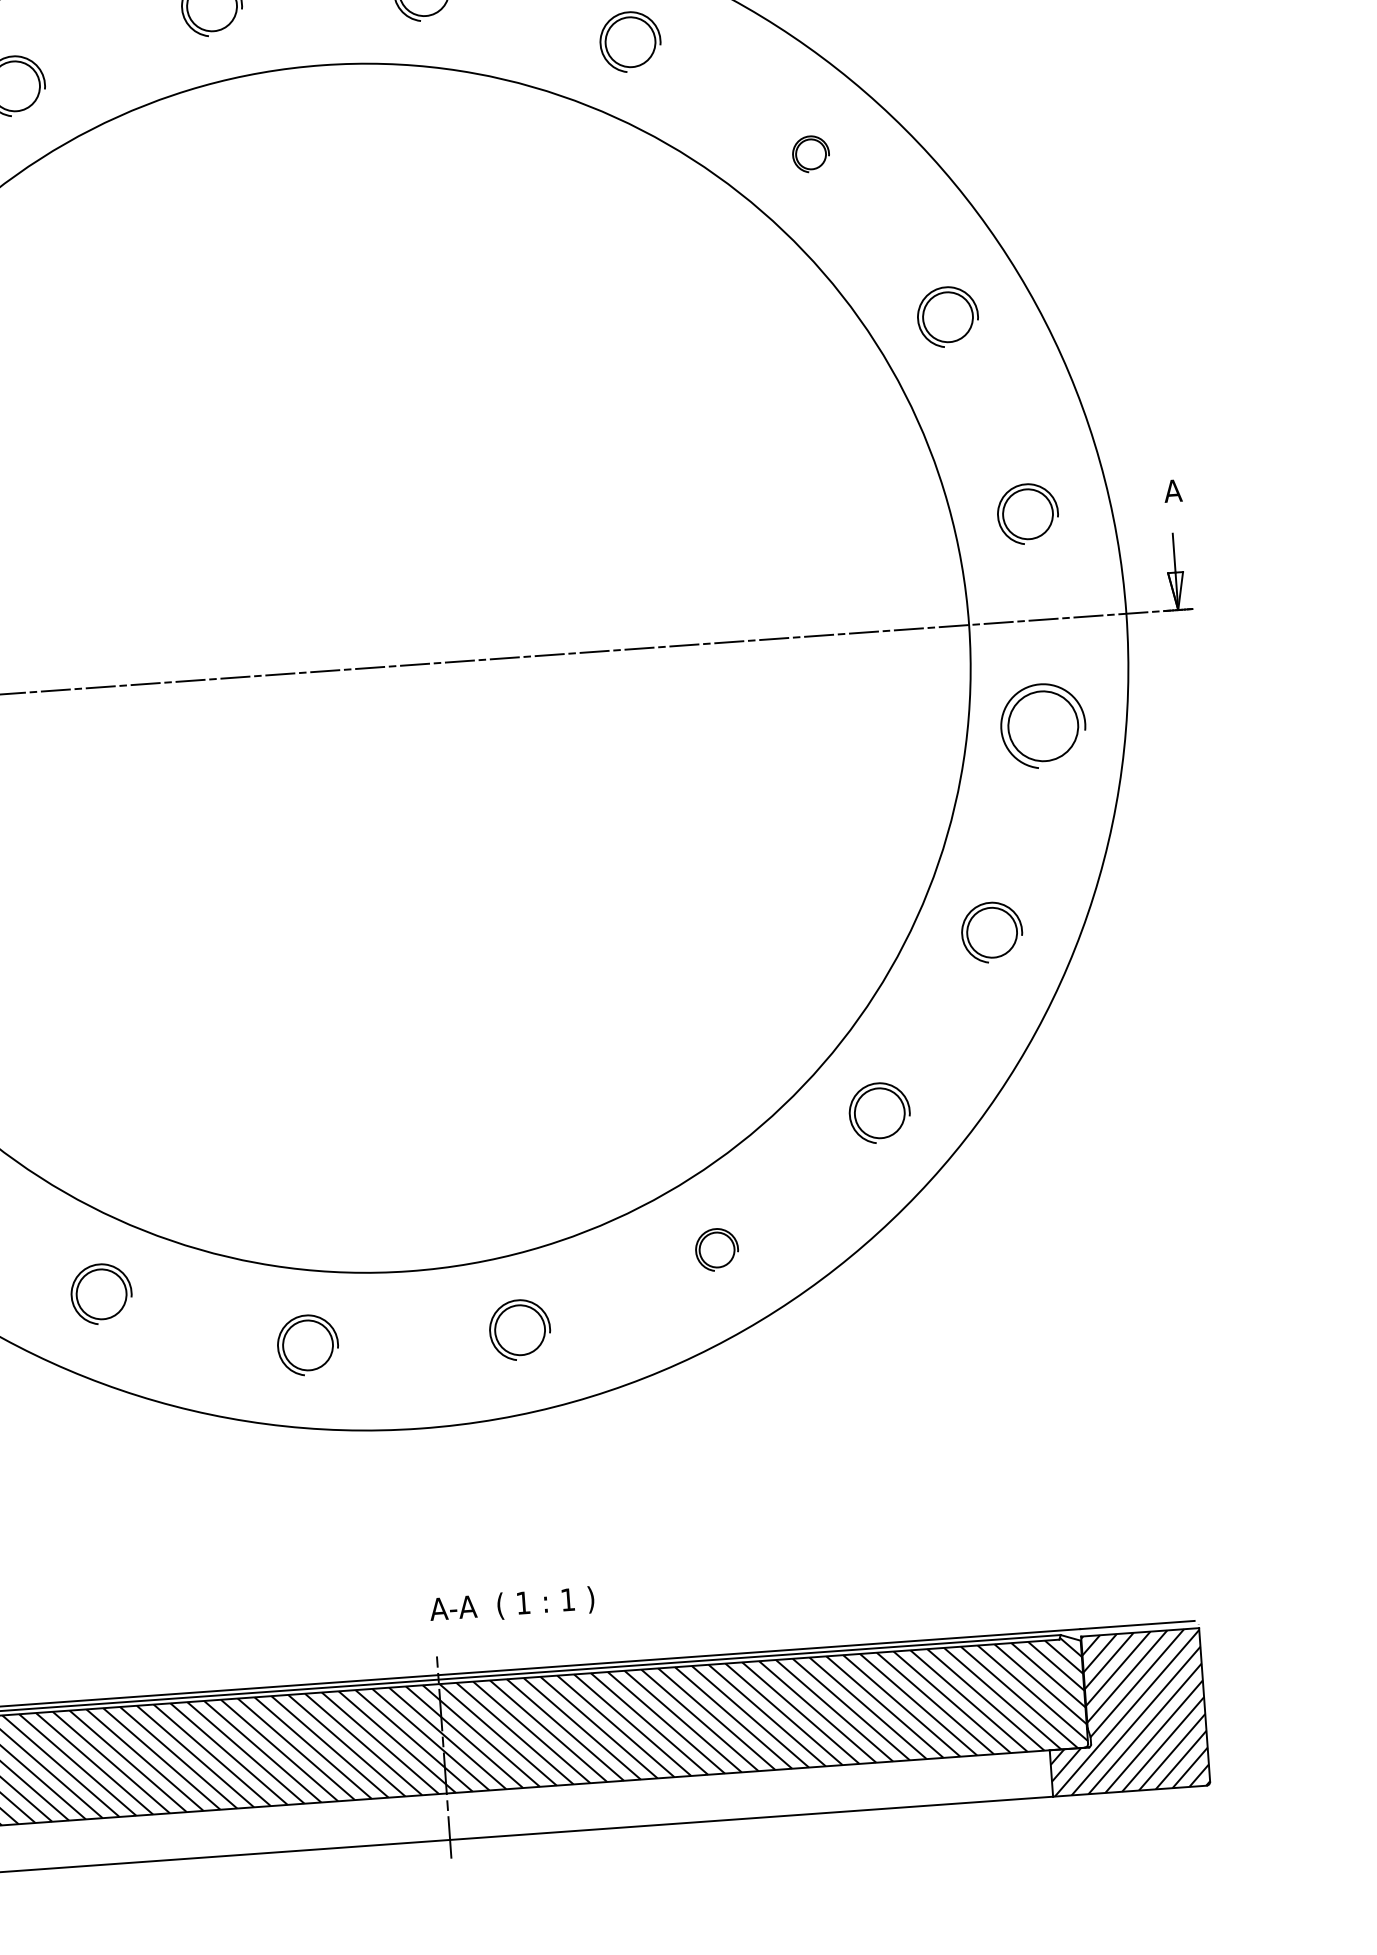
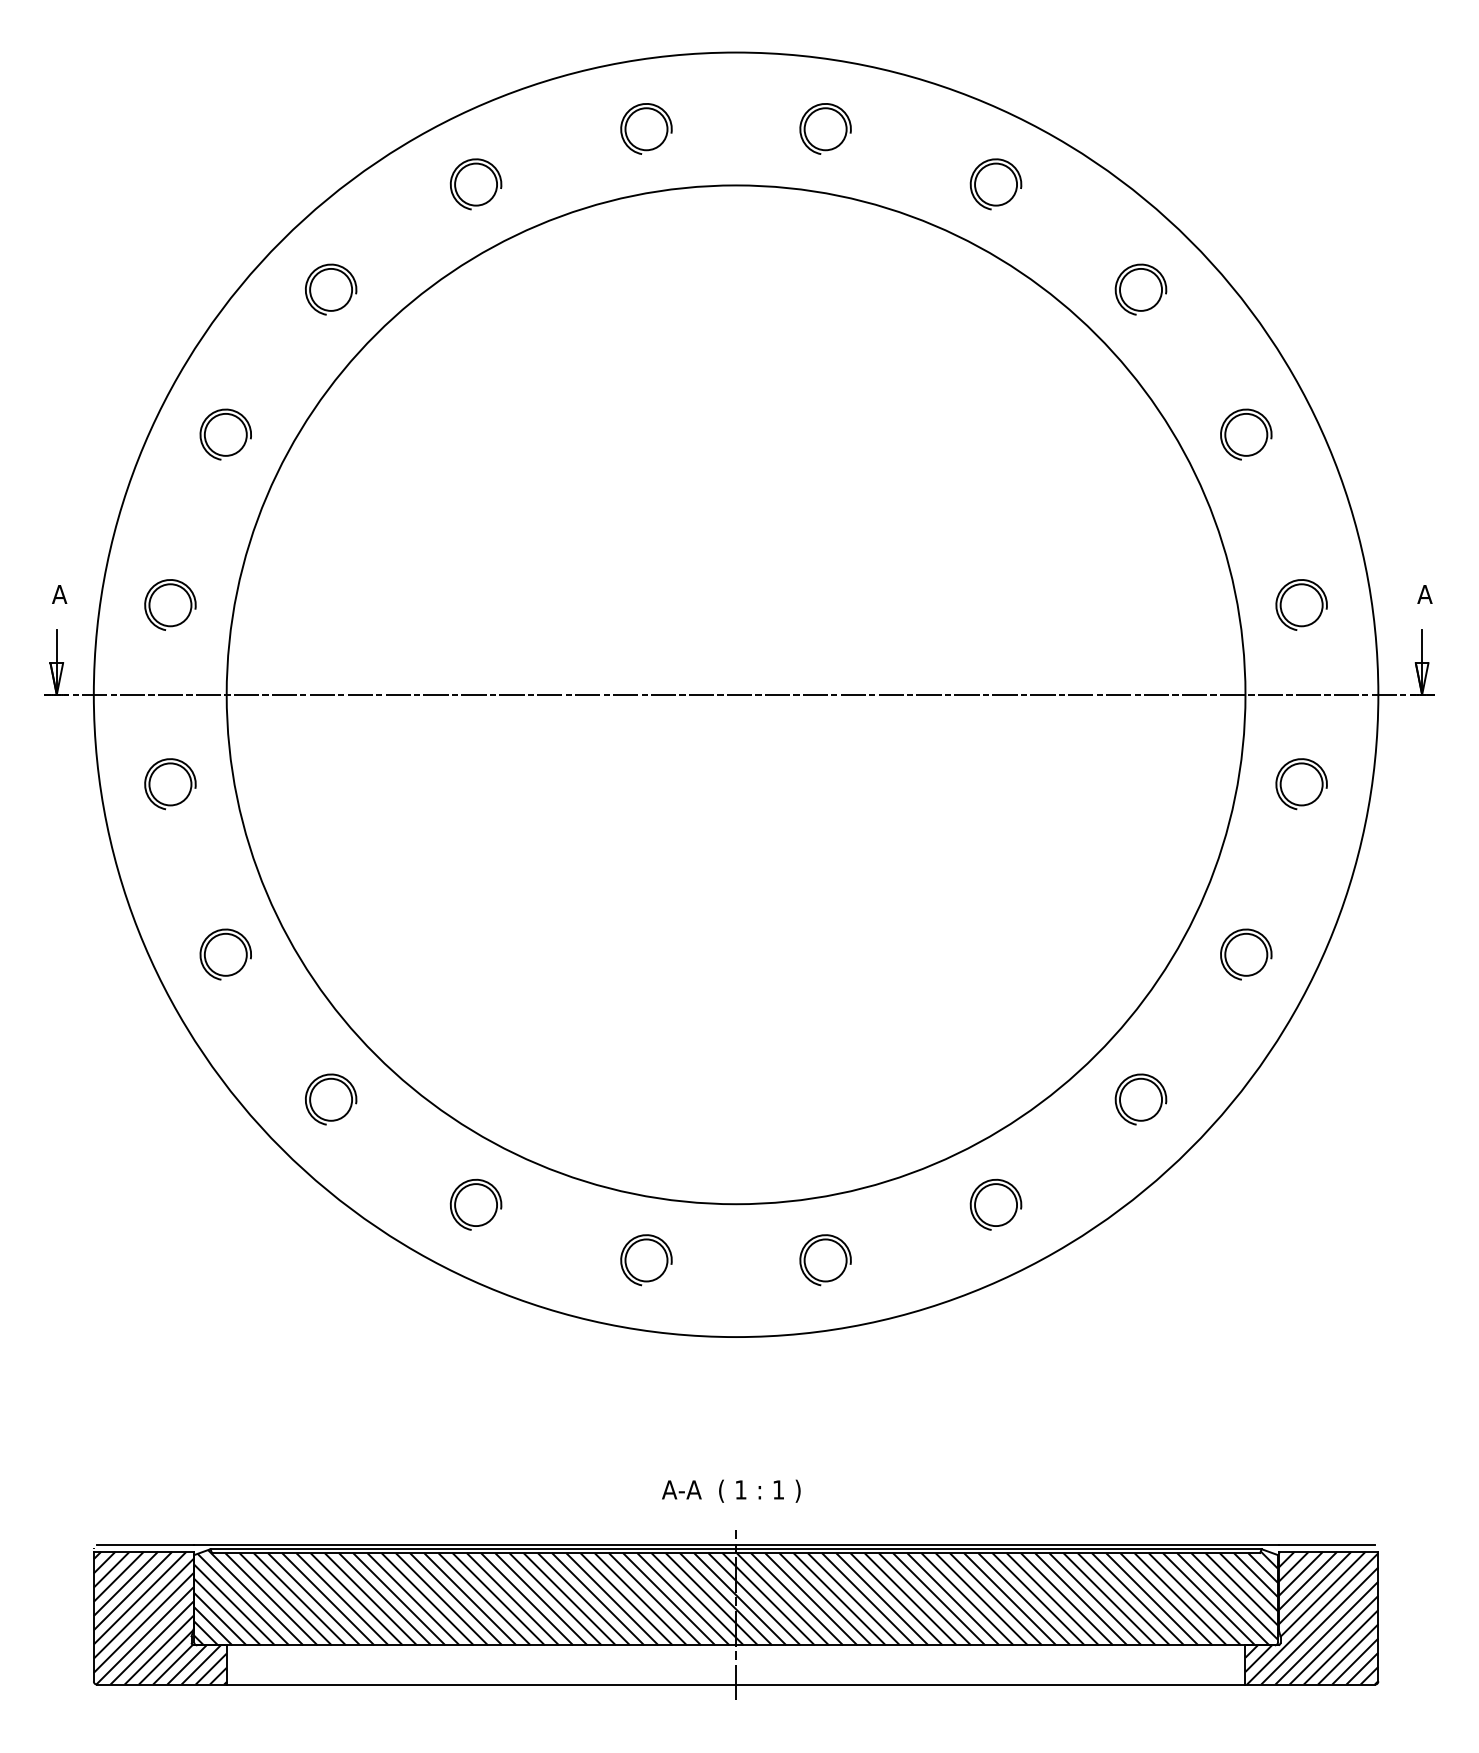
part: (810, 154) -> (1140, 289), size x1.67
part: (1043, 726) -> (1301, 784), size x0.71
part: (716, 1249) -> (995, 1204), size x1.43
text: (512, 1604) -> (731, 1490), moved

